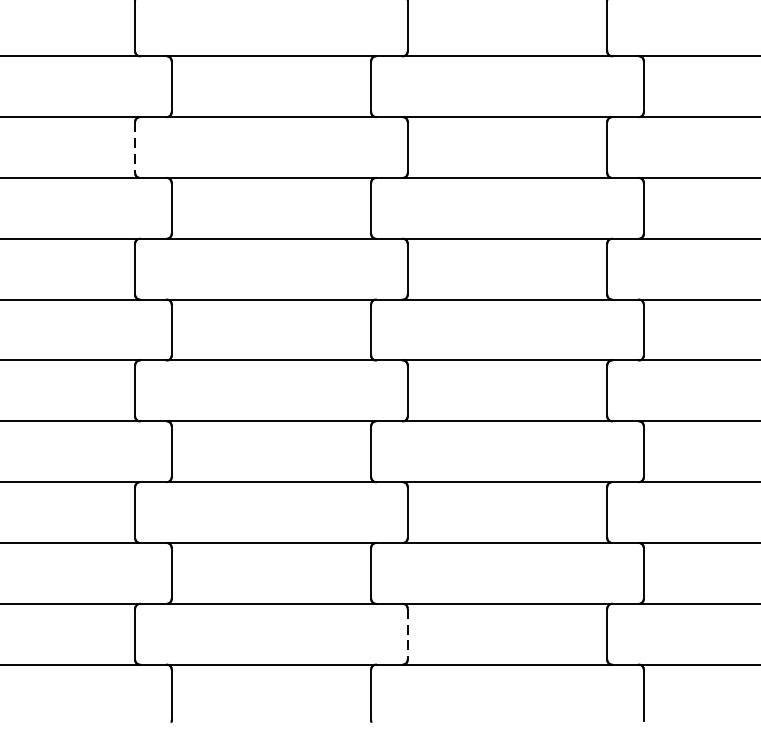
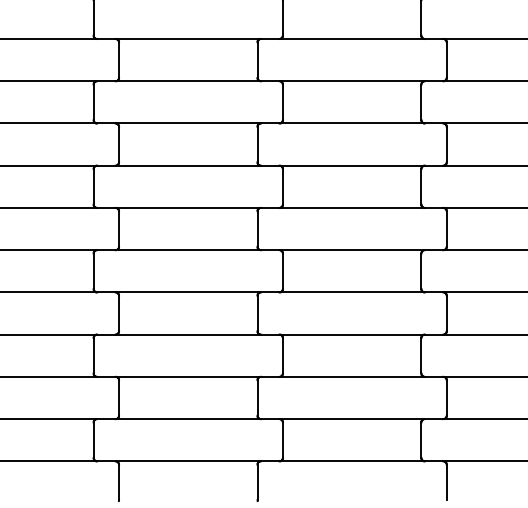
line: (134, 147) -> (93, 102), dashed -> solid
line: (407, 634) -> (282, 440), dashed -> solid

